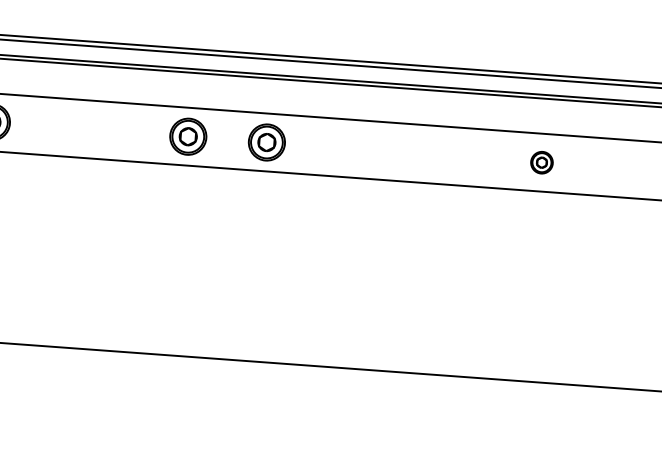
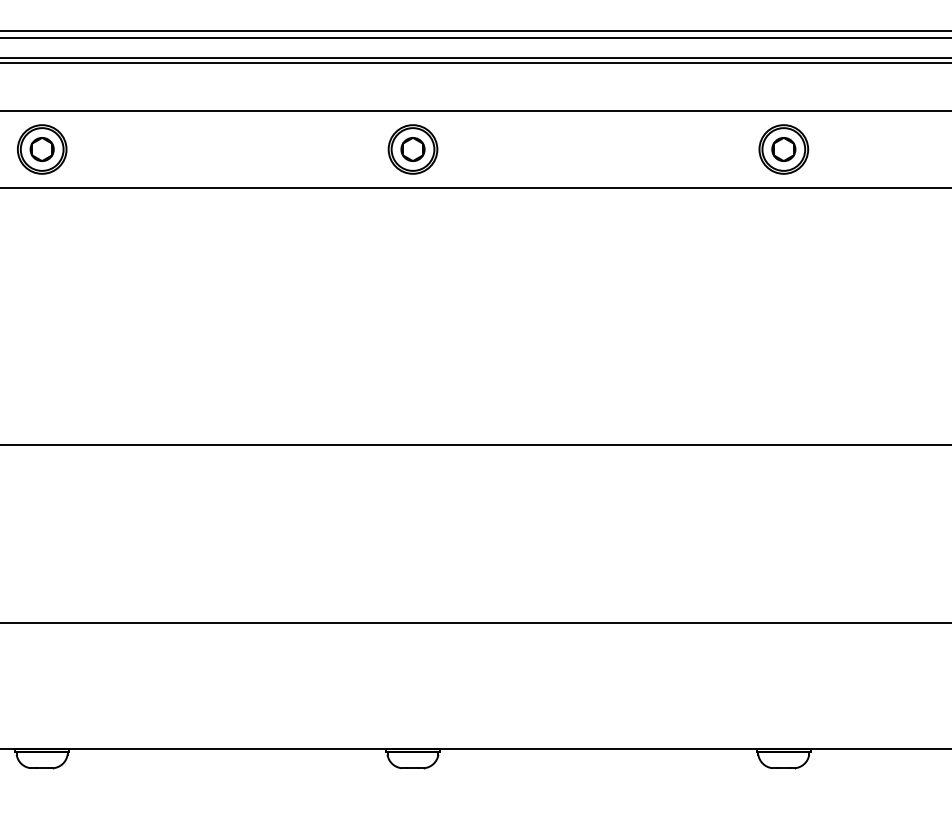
part: (187, 136) -> (306, 149), removed
part: (541, 162) -> (783, 149), size x1.67

